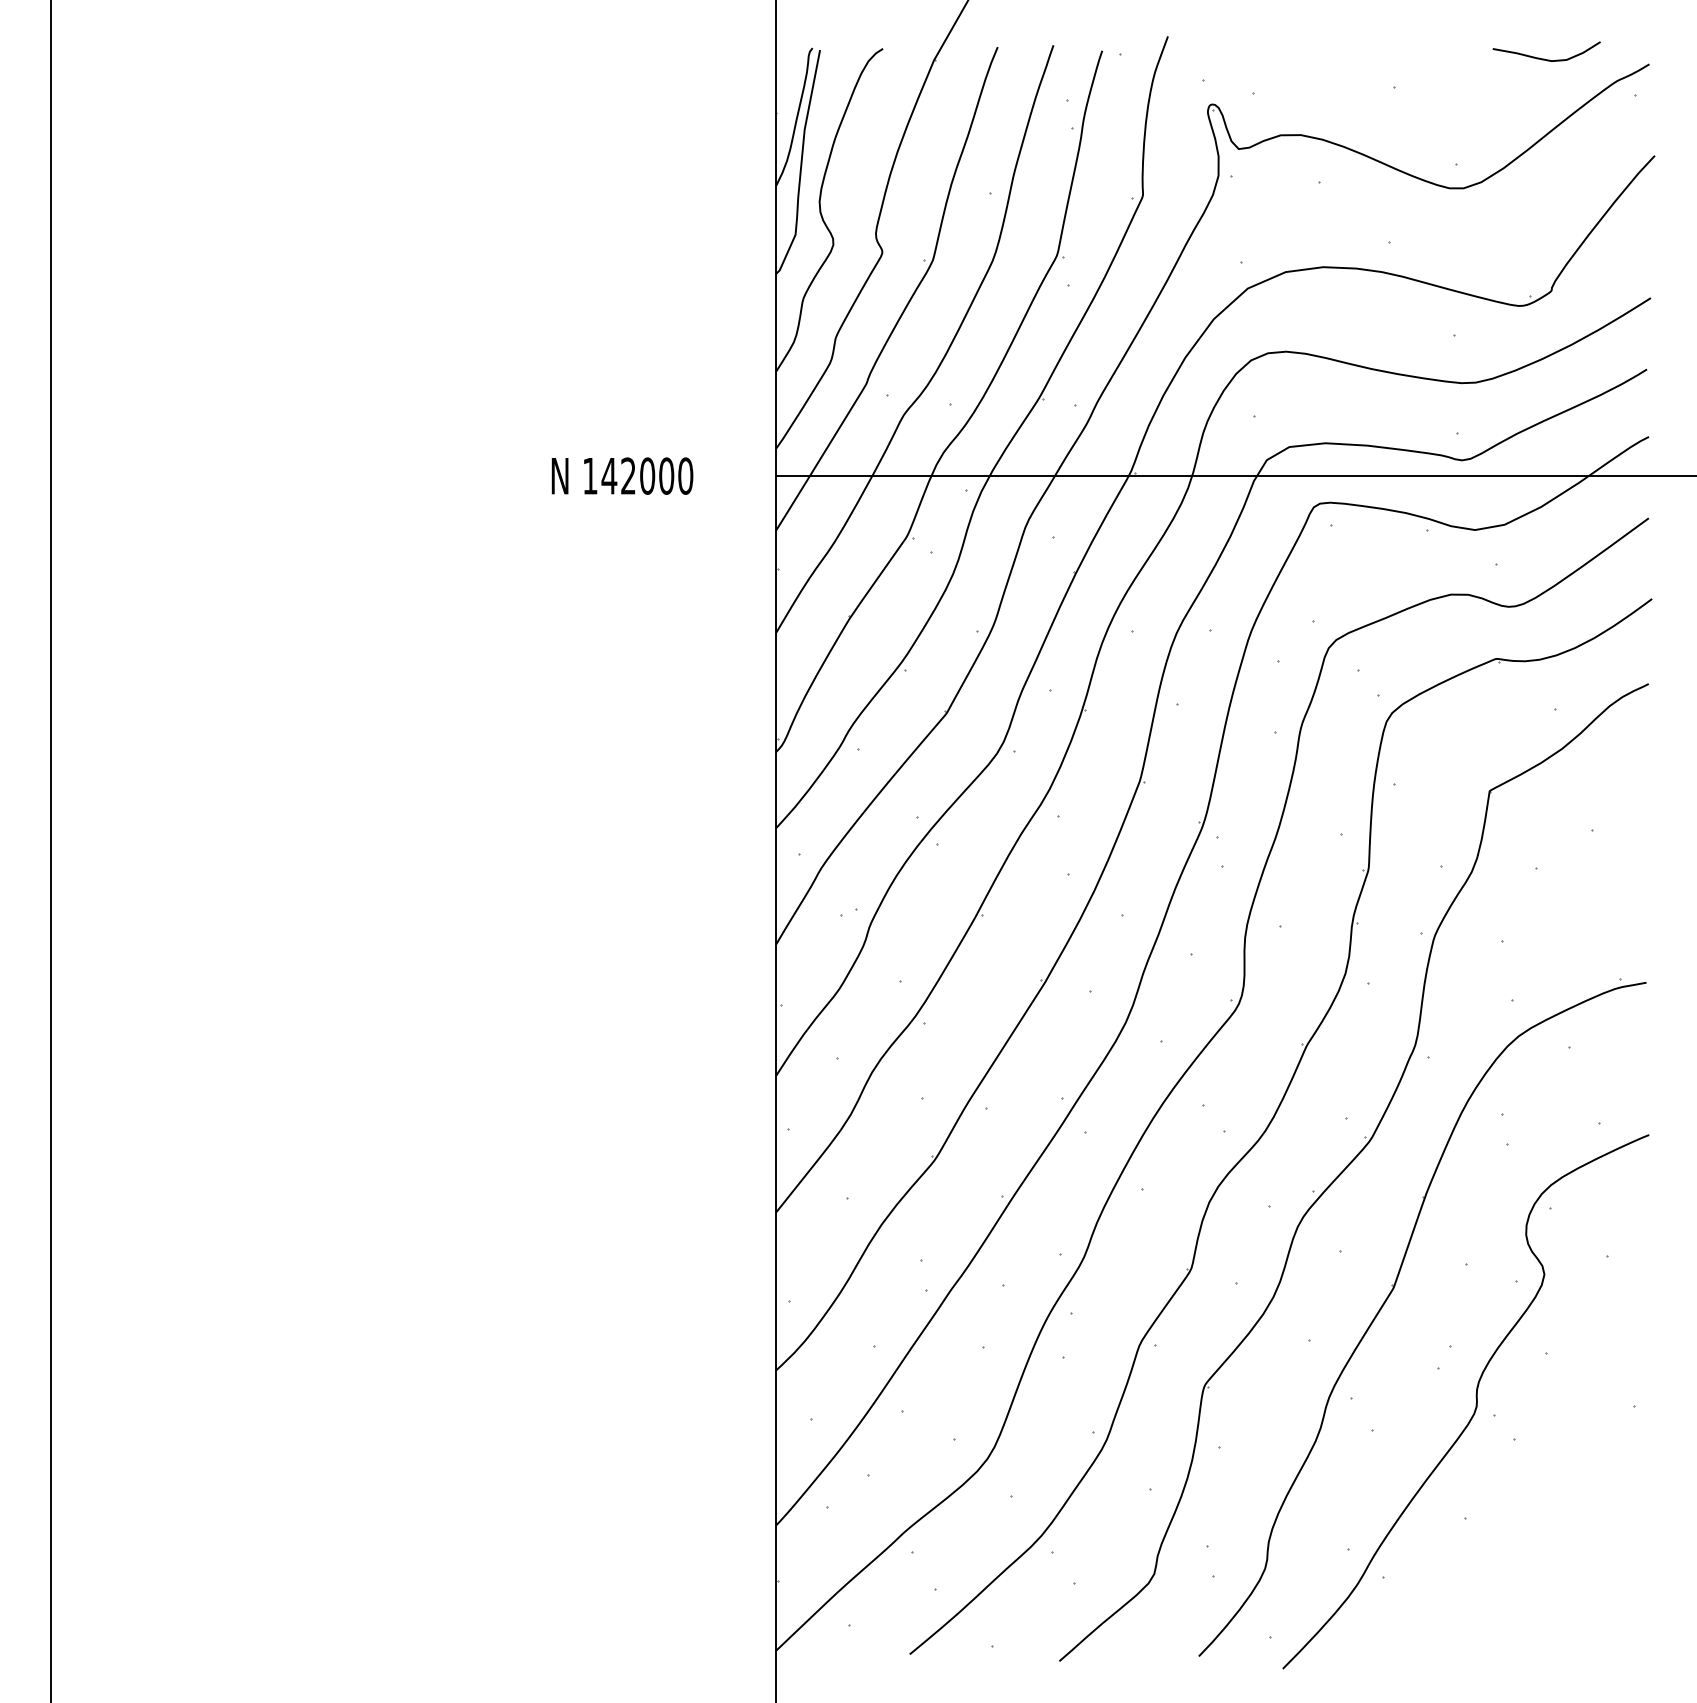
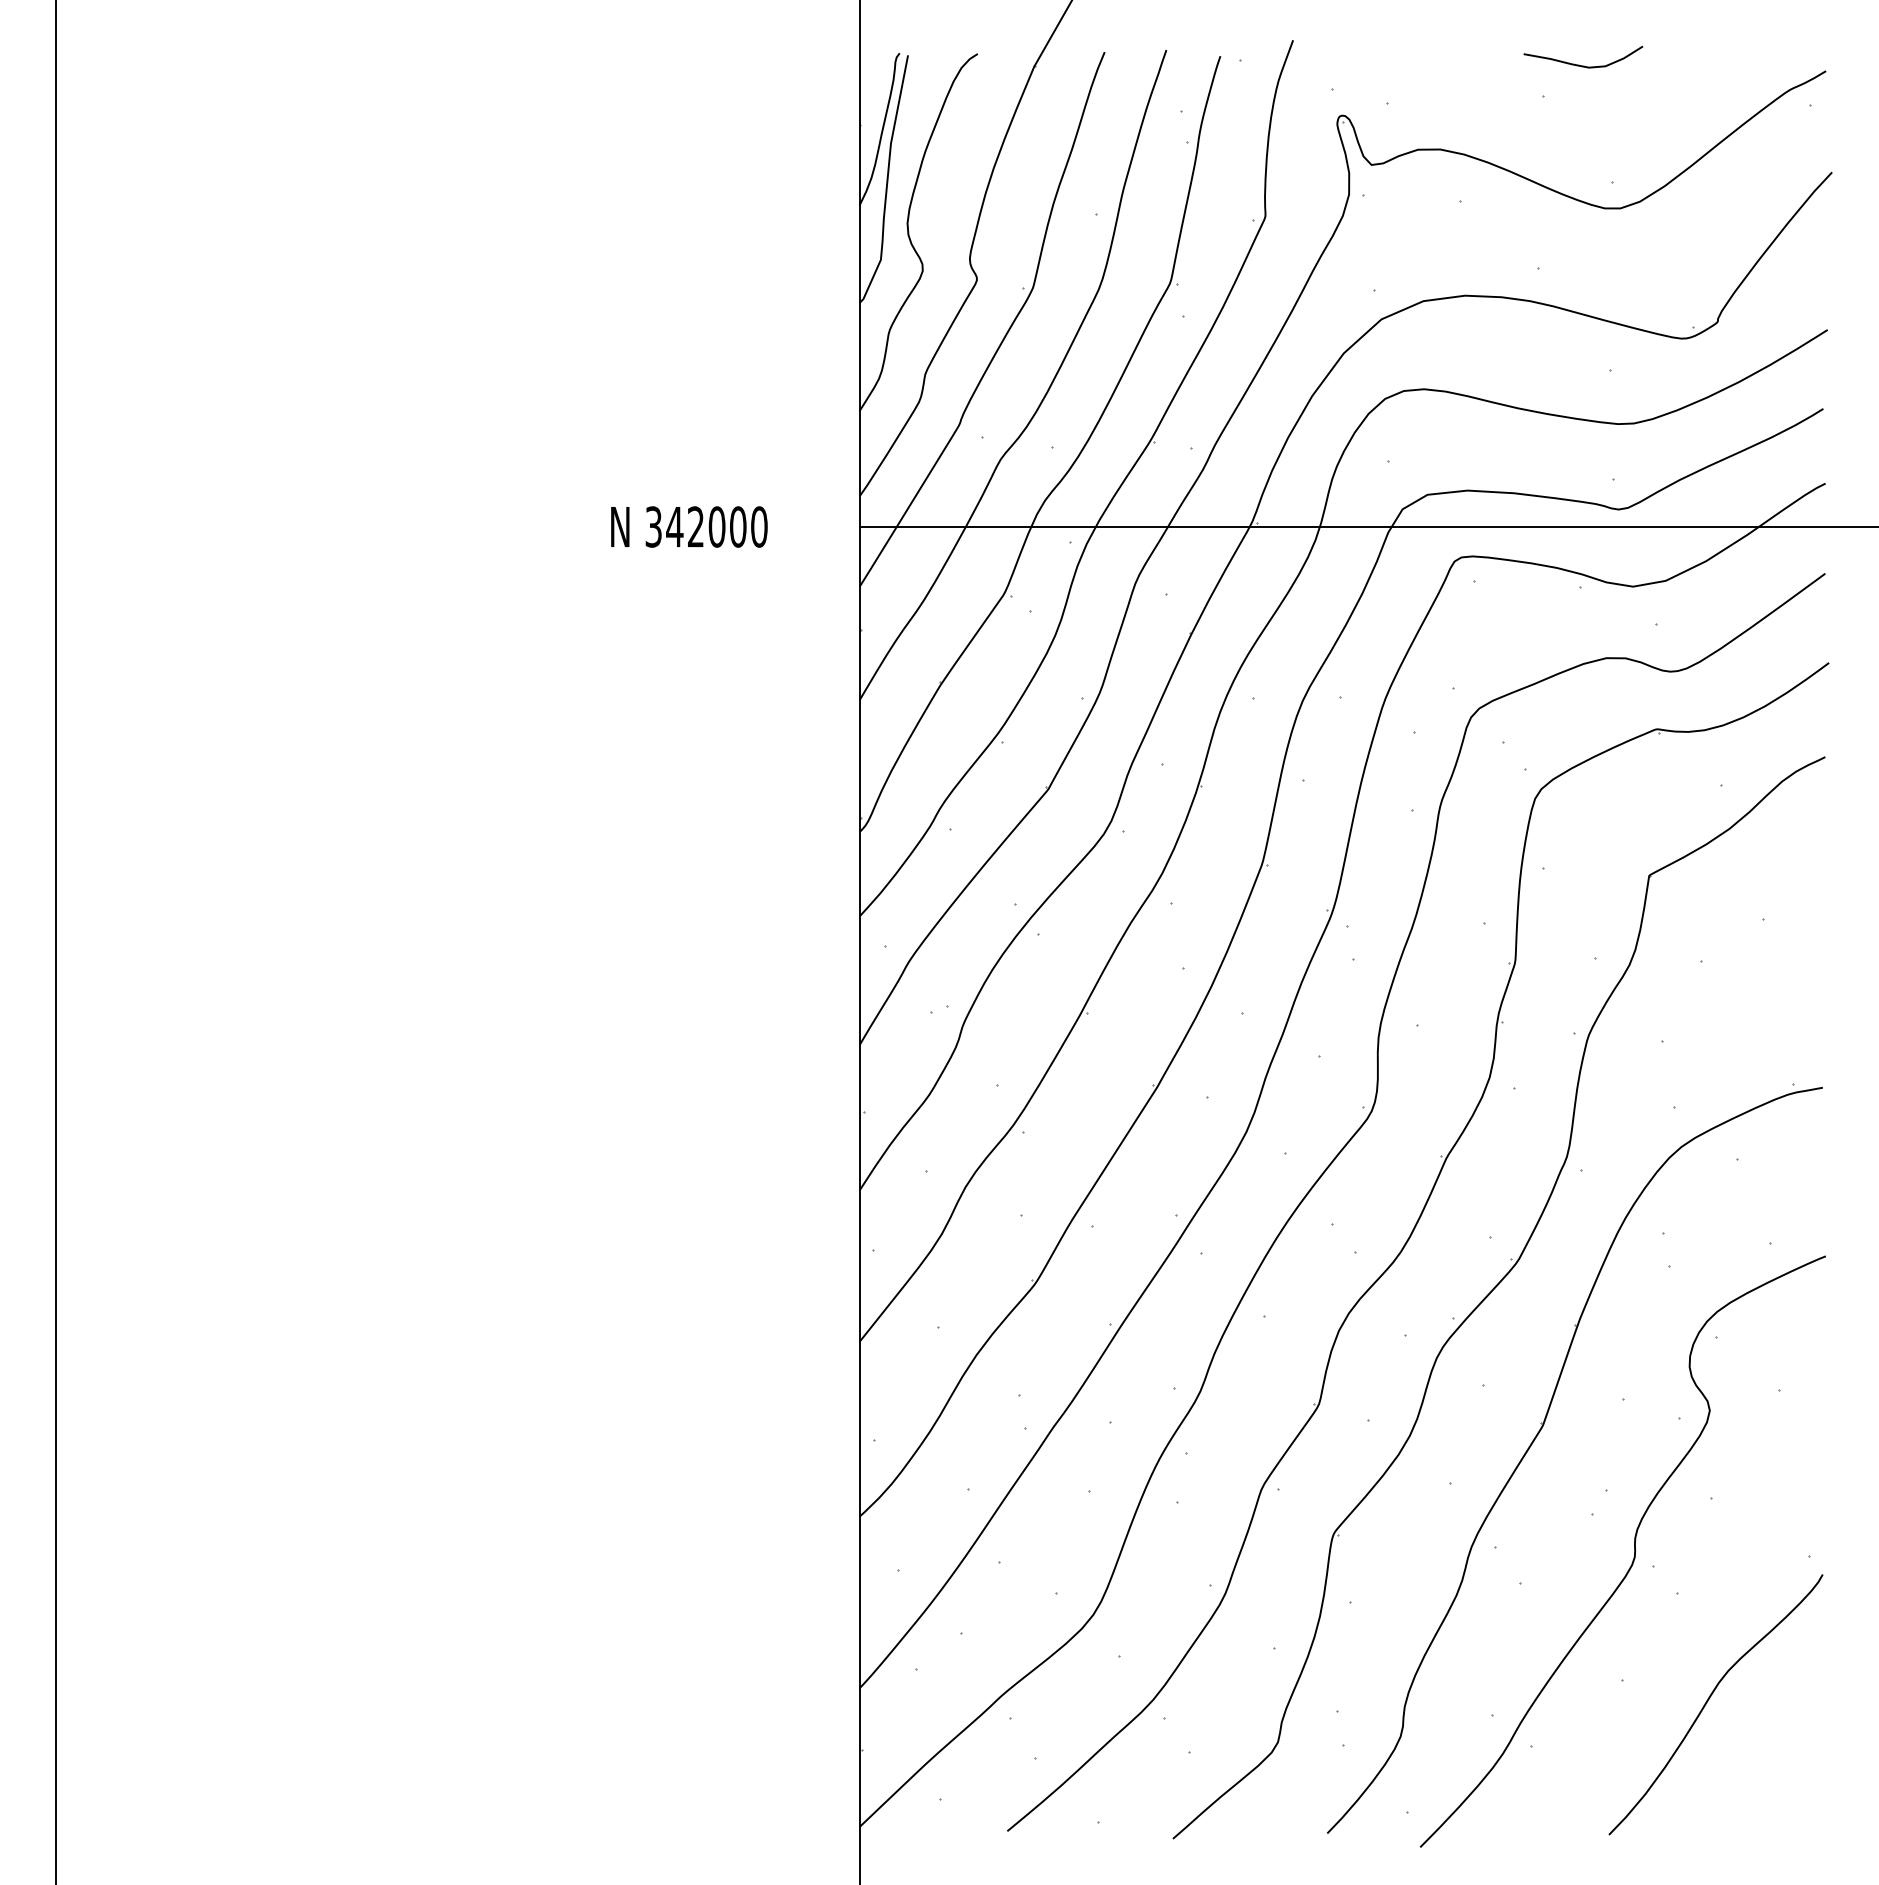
curve: (1543, 58) -> (1579, 64), moved
text: (590, 475) -> (653, 526), 142000 -> 342000
curve: (1543, 1537) -> (1708, 1701), added

